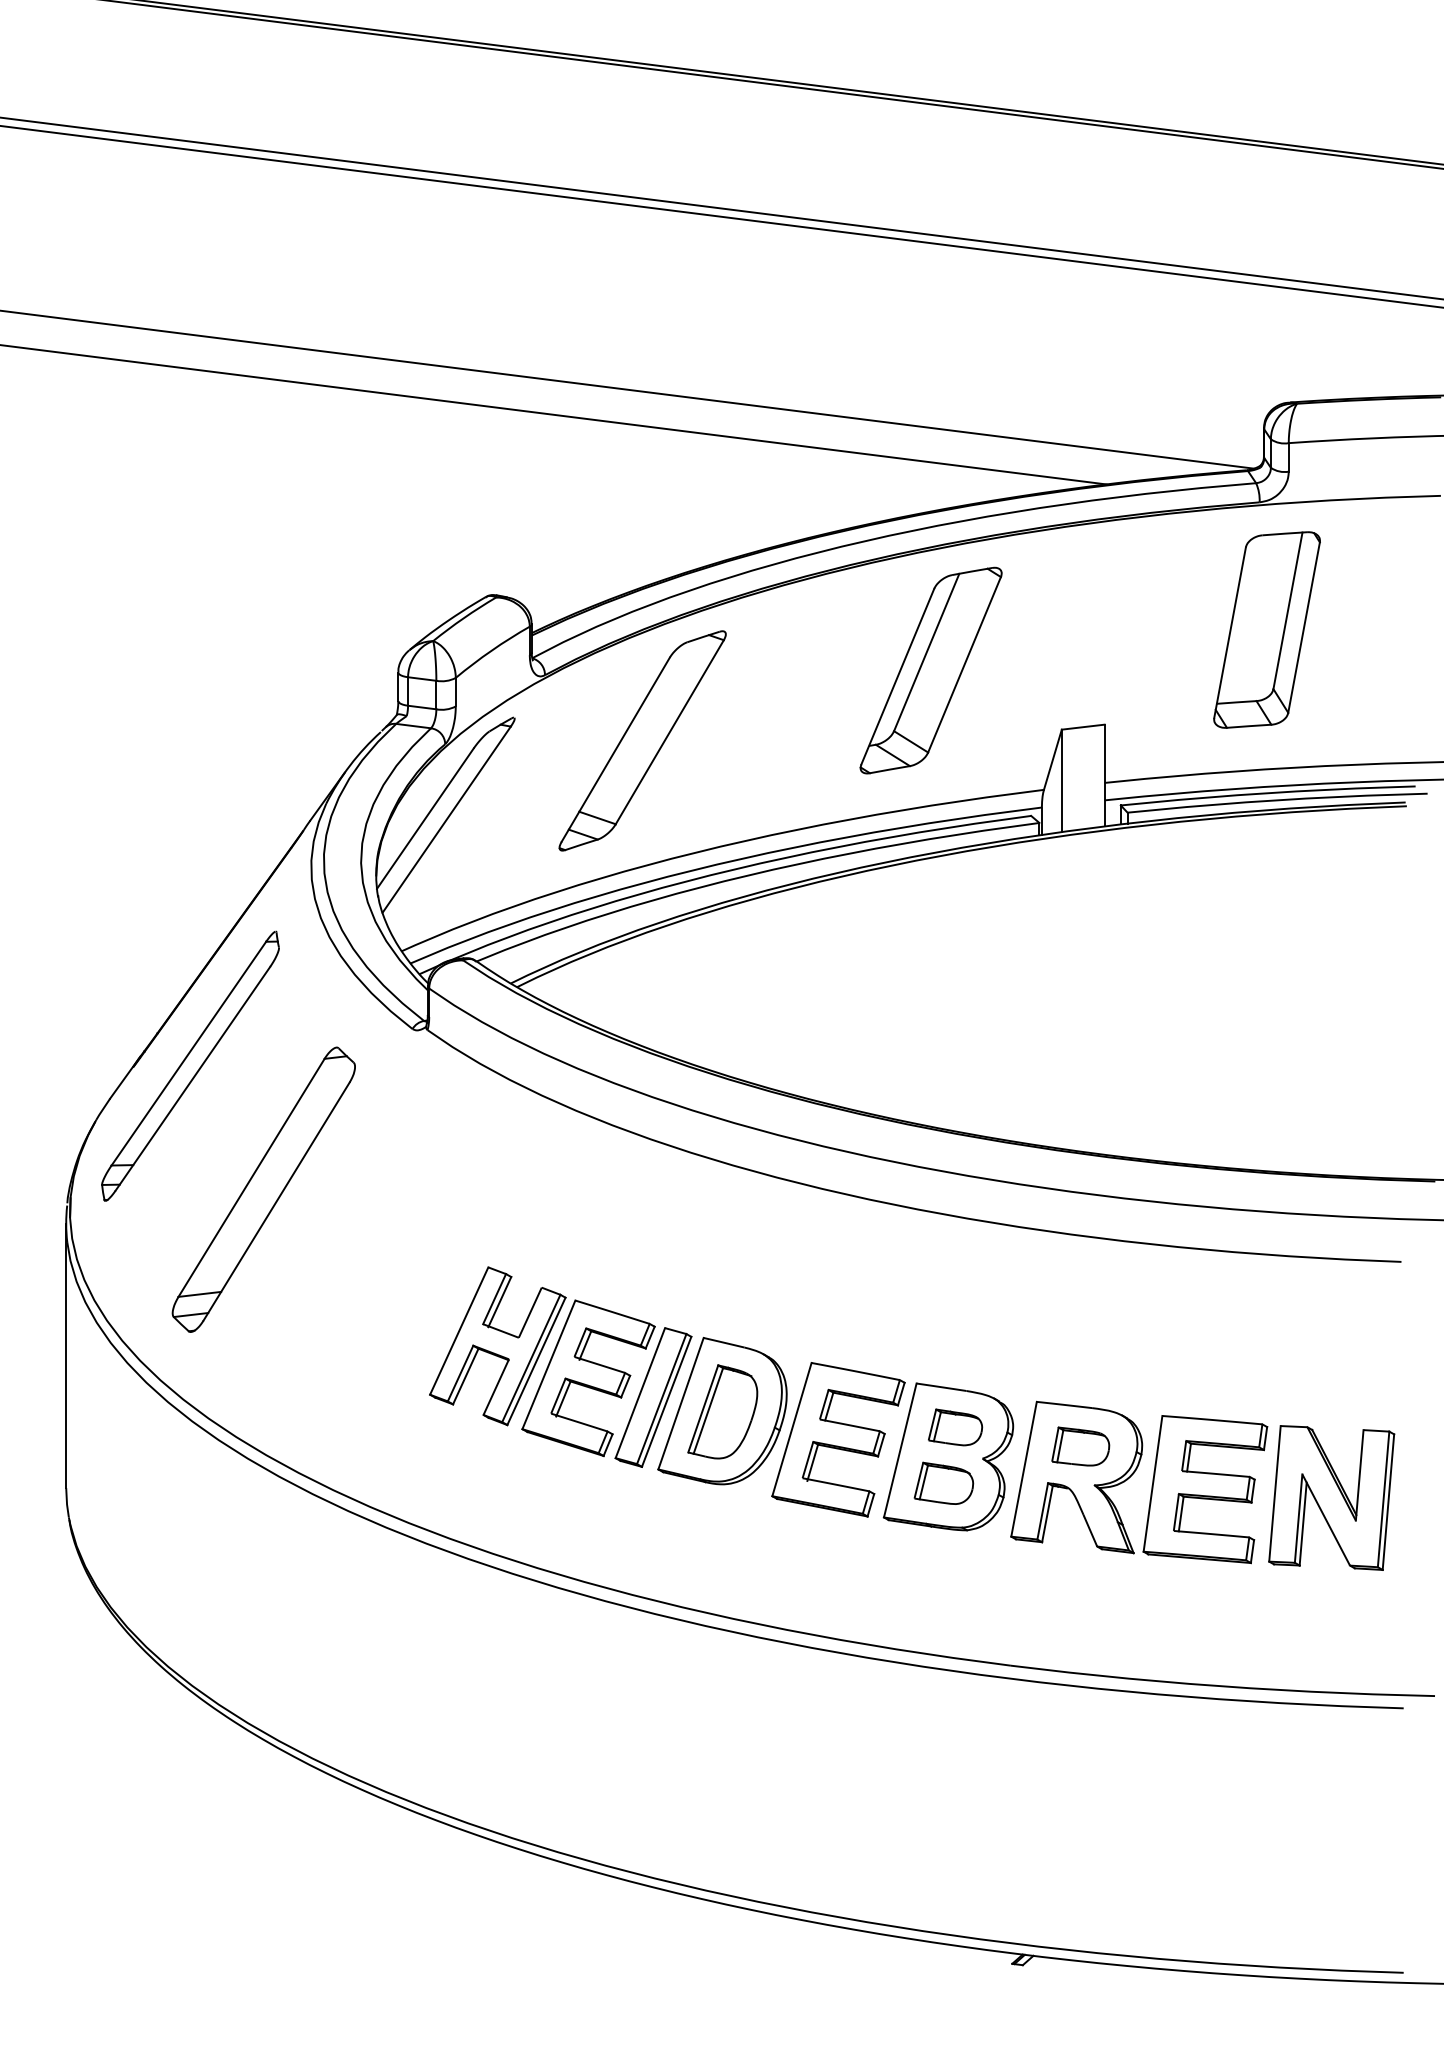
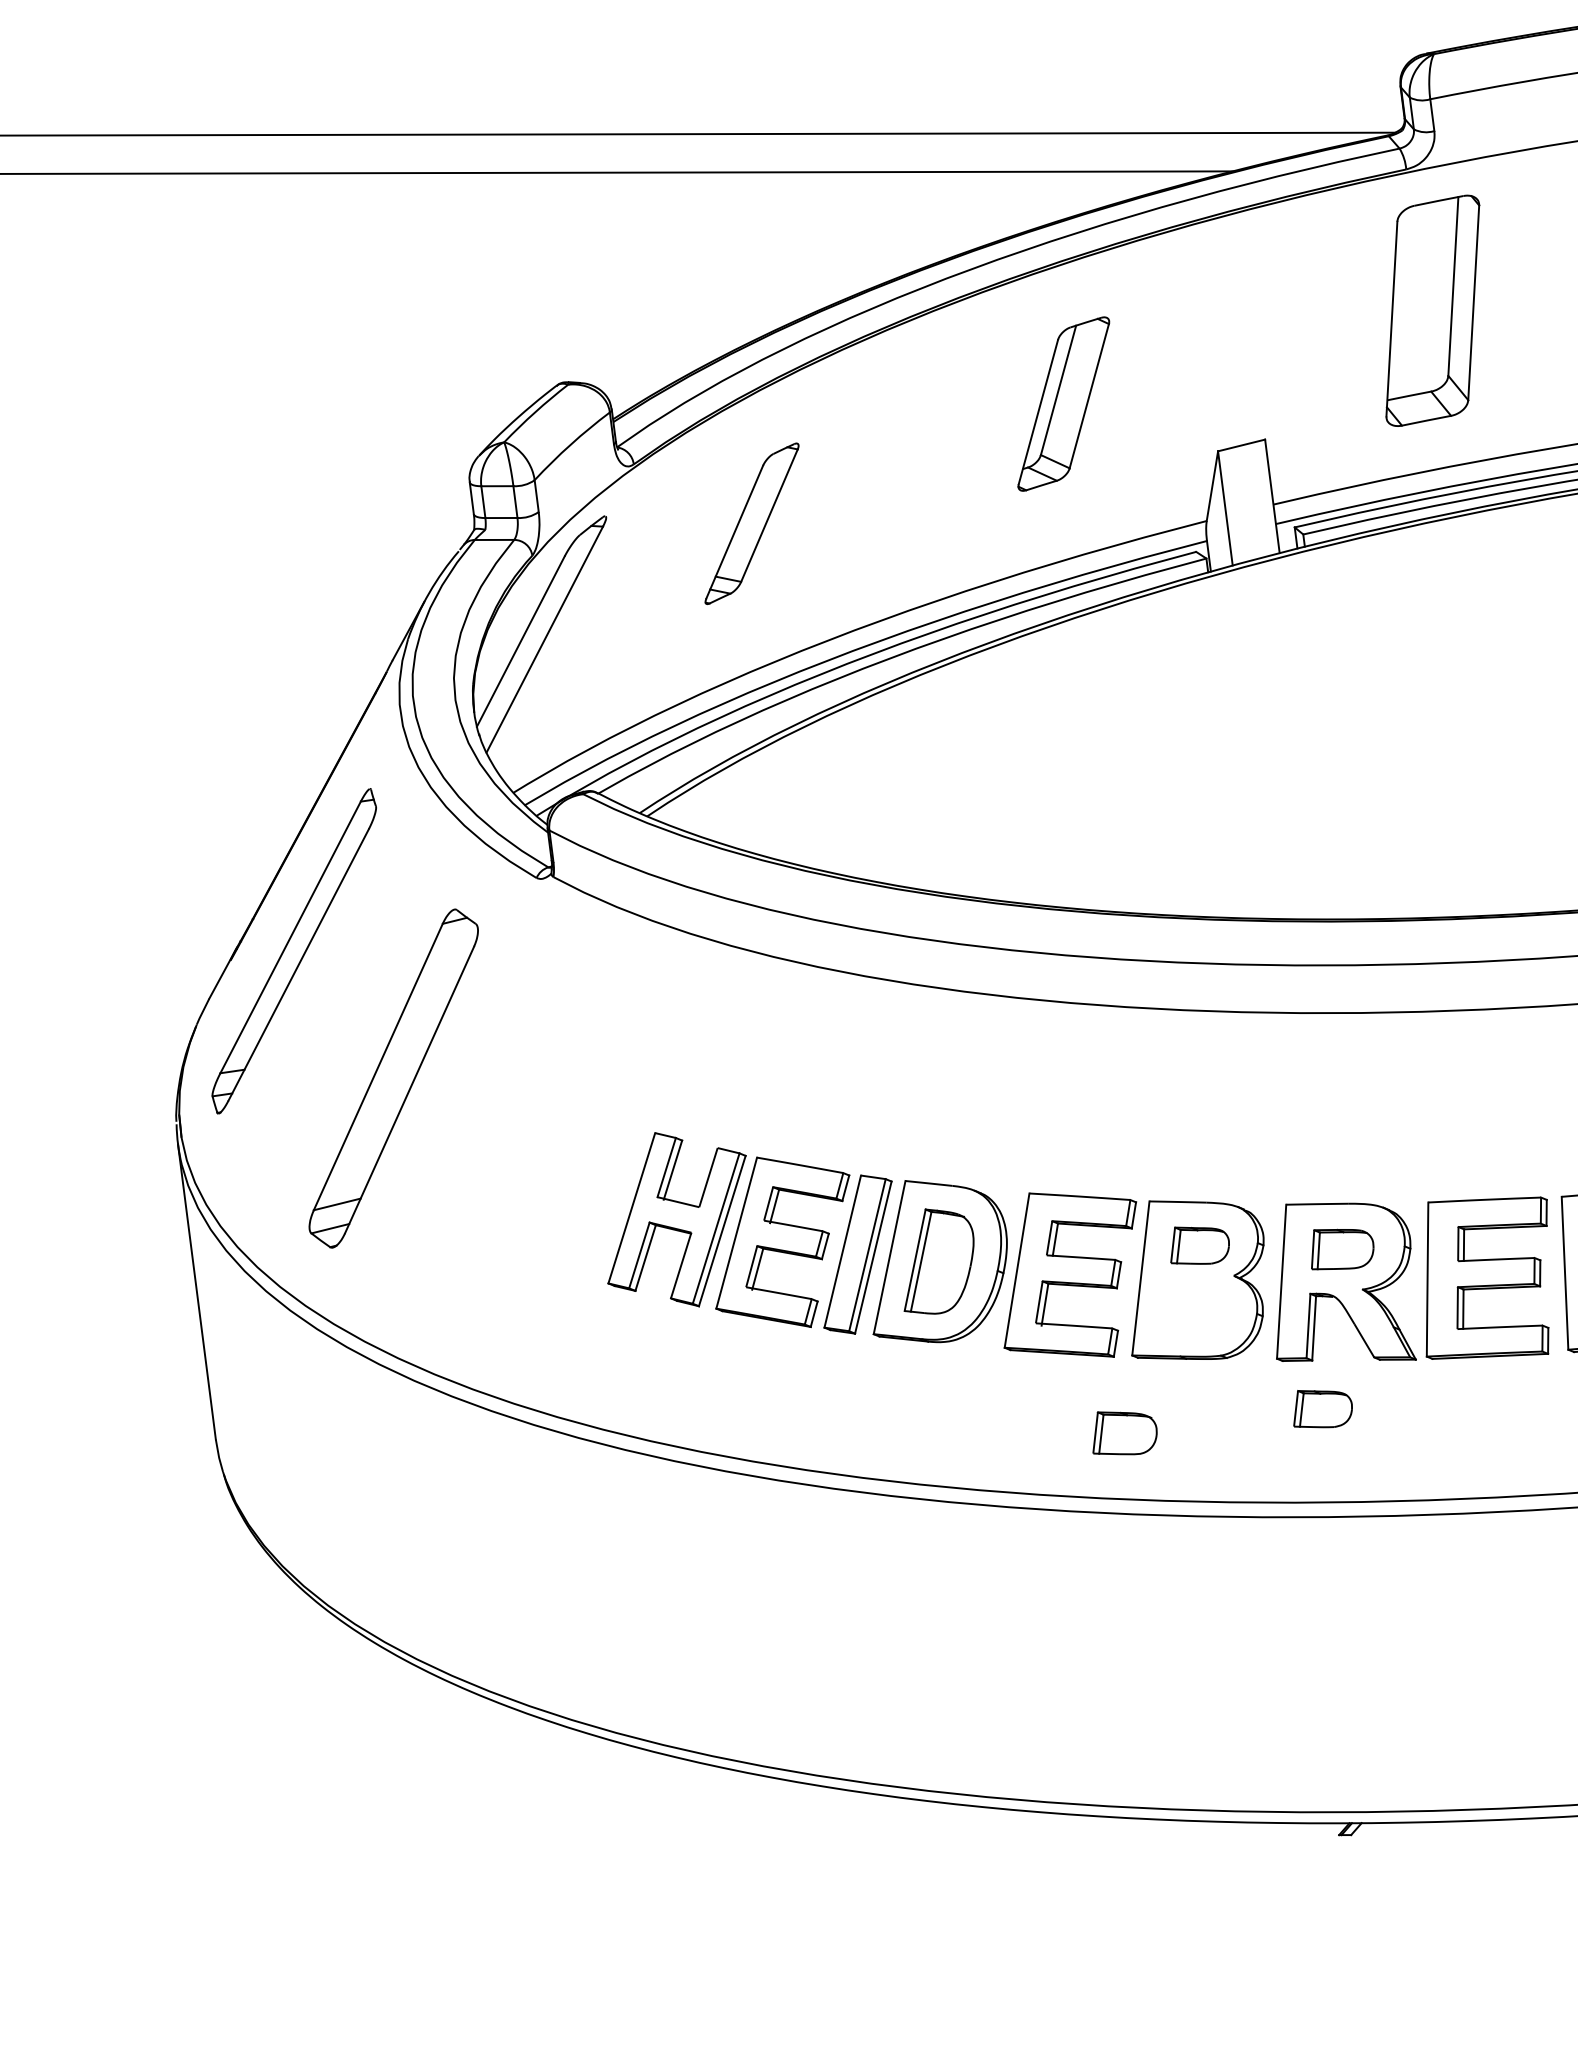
part: (930, 670) -> (1063, 404), size x0.7
part: (642, 740) -> (751, 523), size x0.6
part: (943, 1482) -> (1123, 1431), moved
part: (1045, 1585) -> (1322, 1408), added

